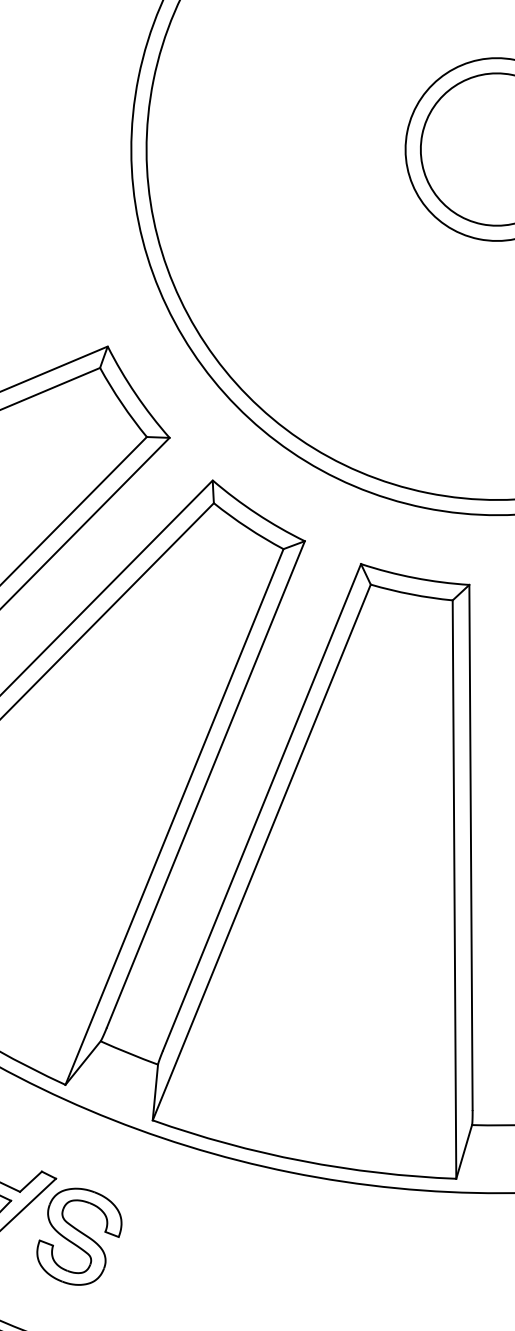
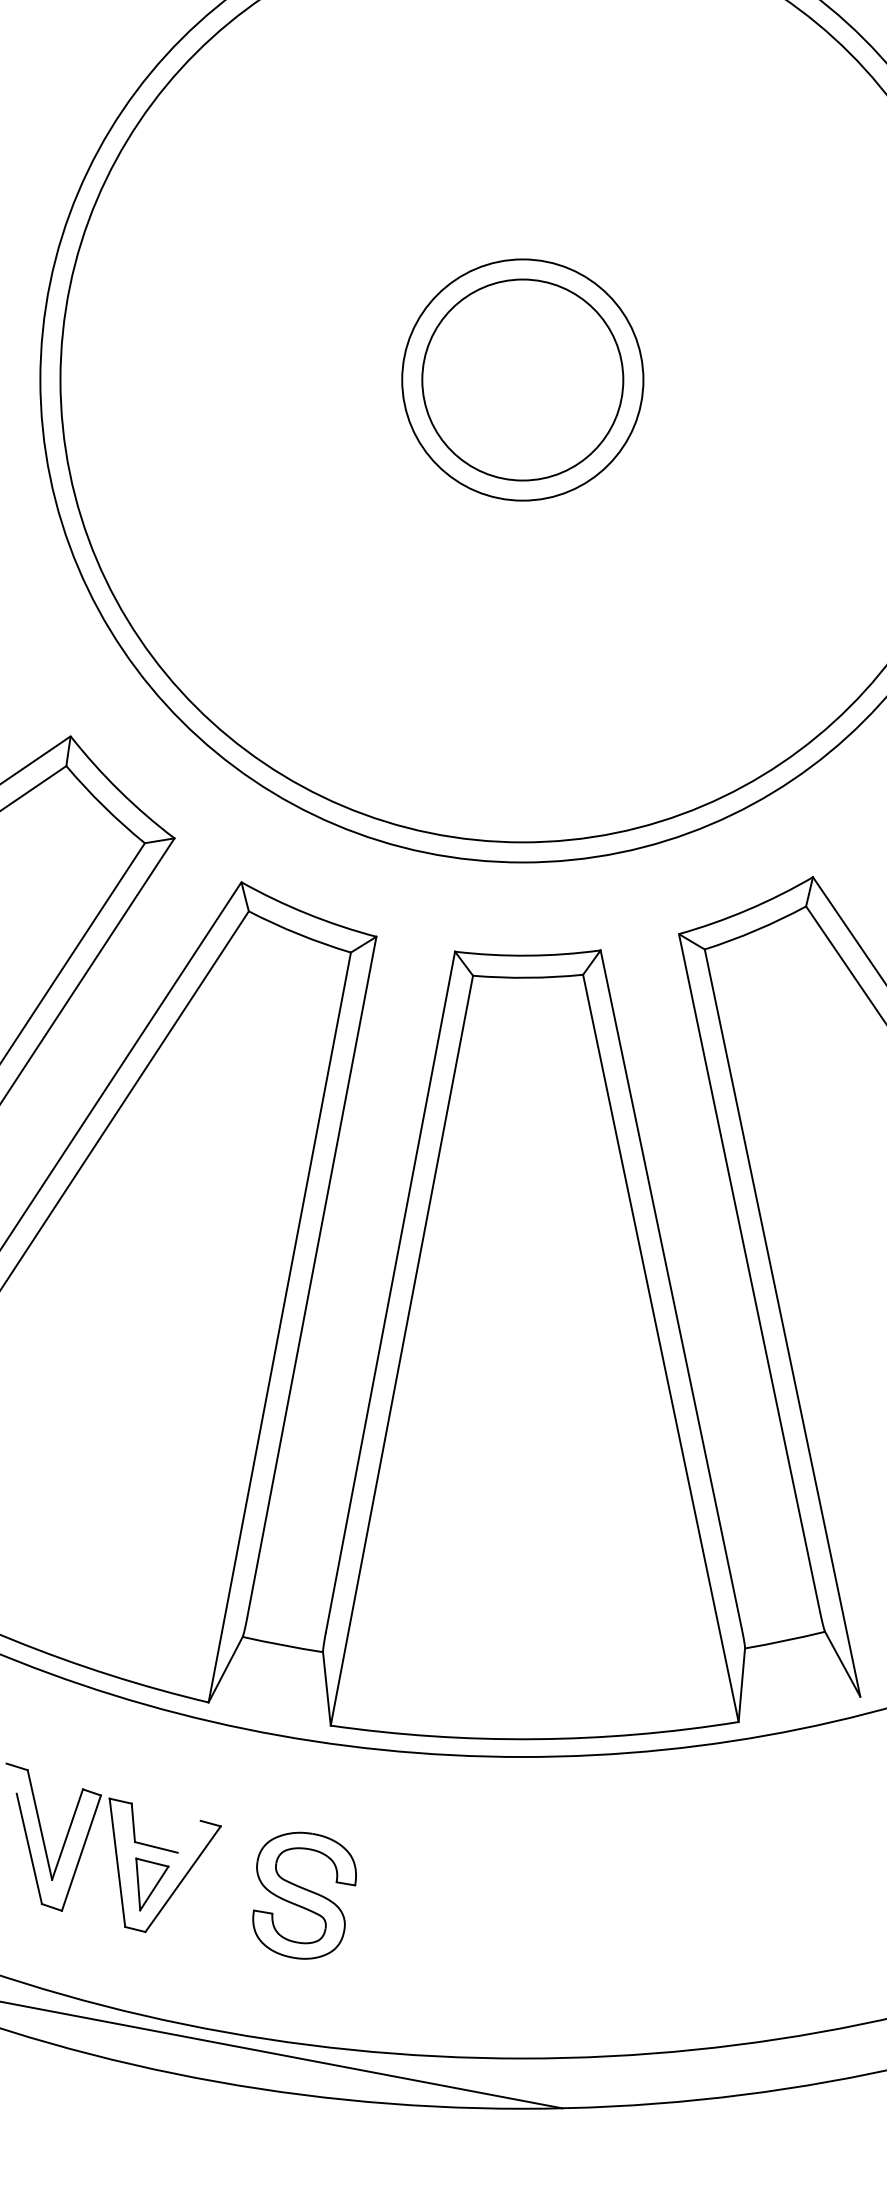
line: (30, 1181) -> (188, 1836), removed
part: (79, 1236) -> (304, 1895), moved

